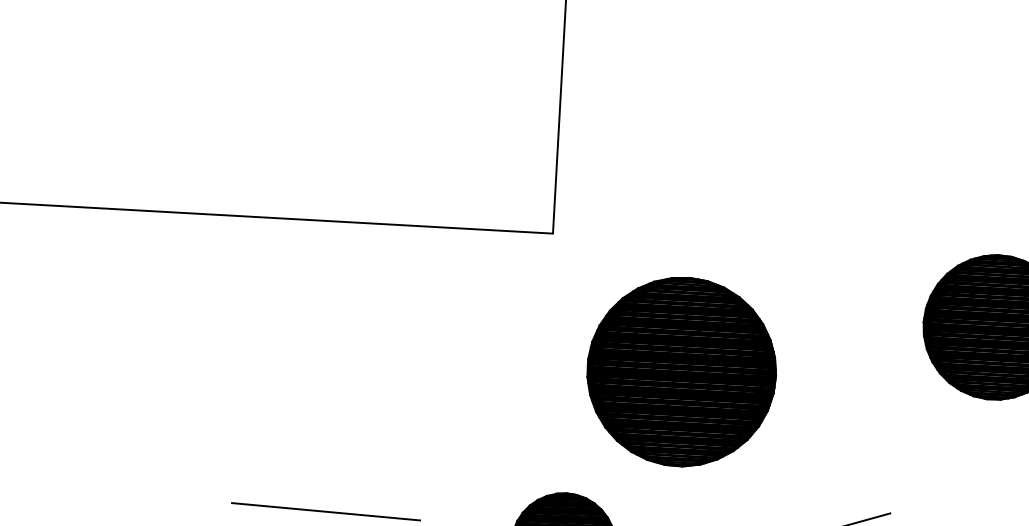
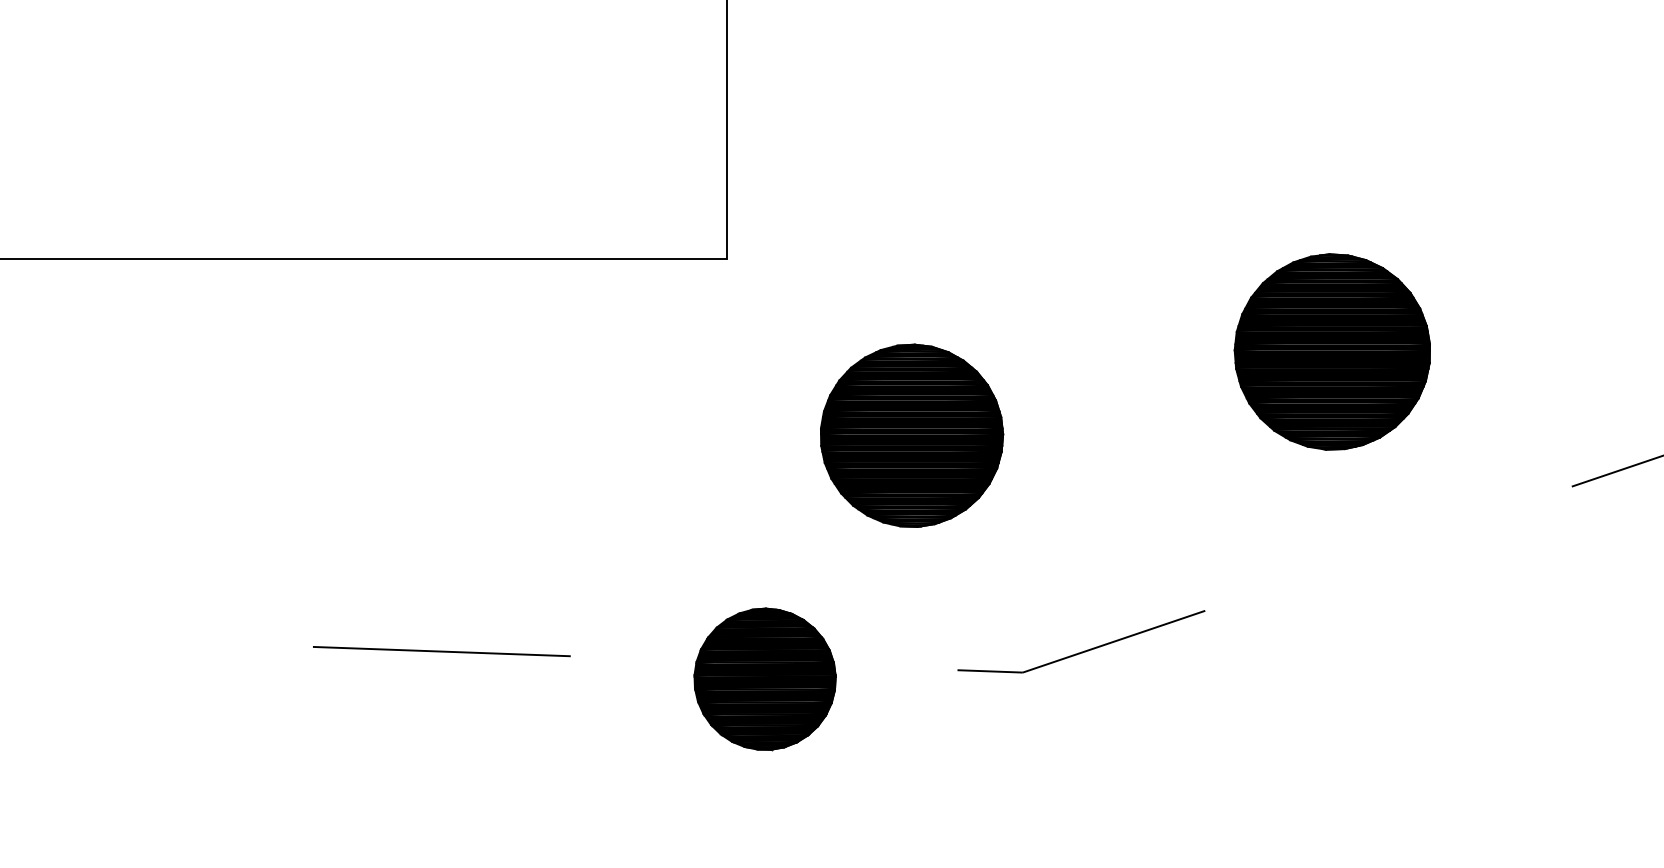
part: (682, 371) -> (912, 435), size x0.71

